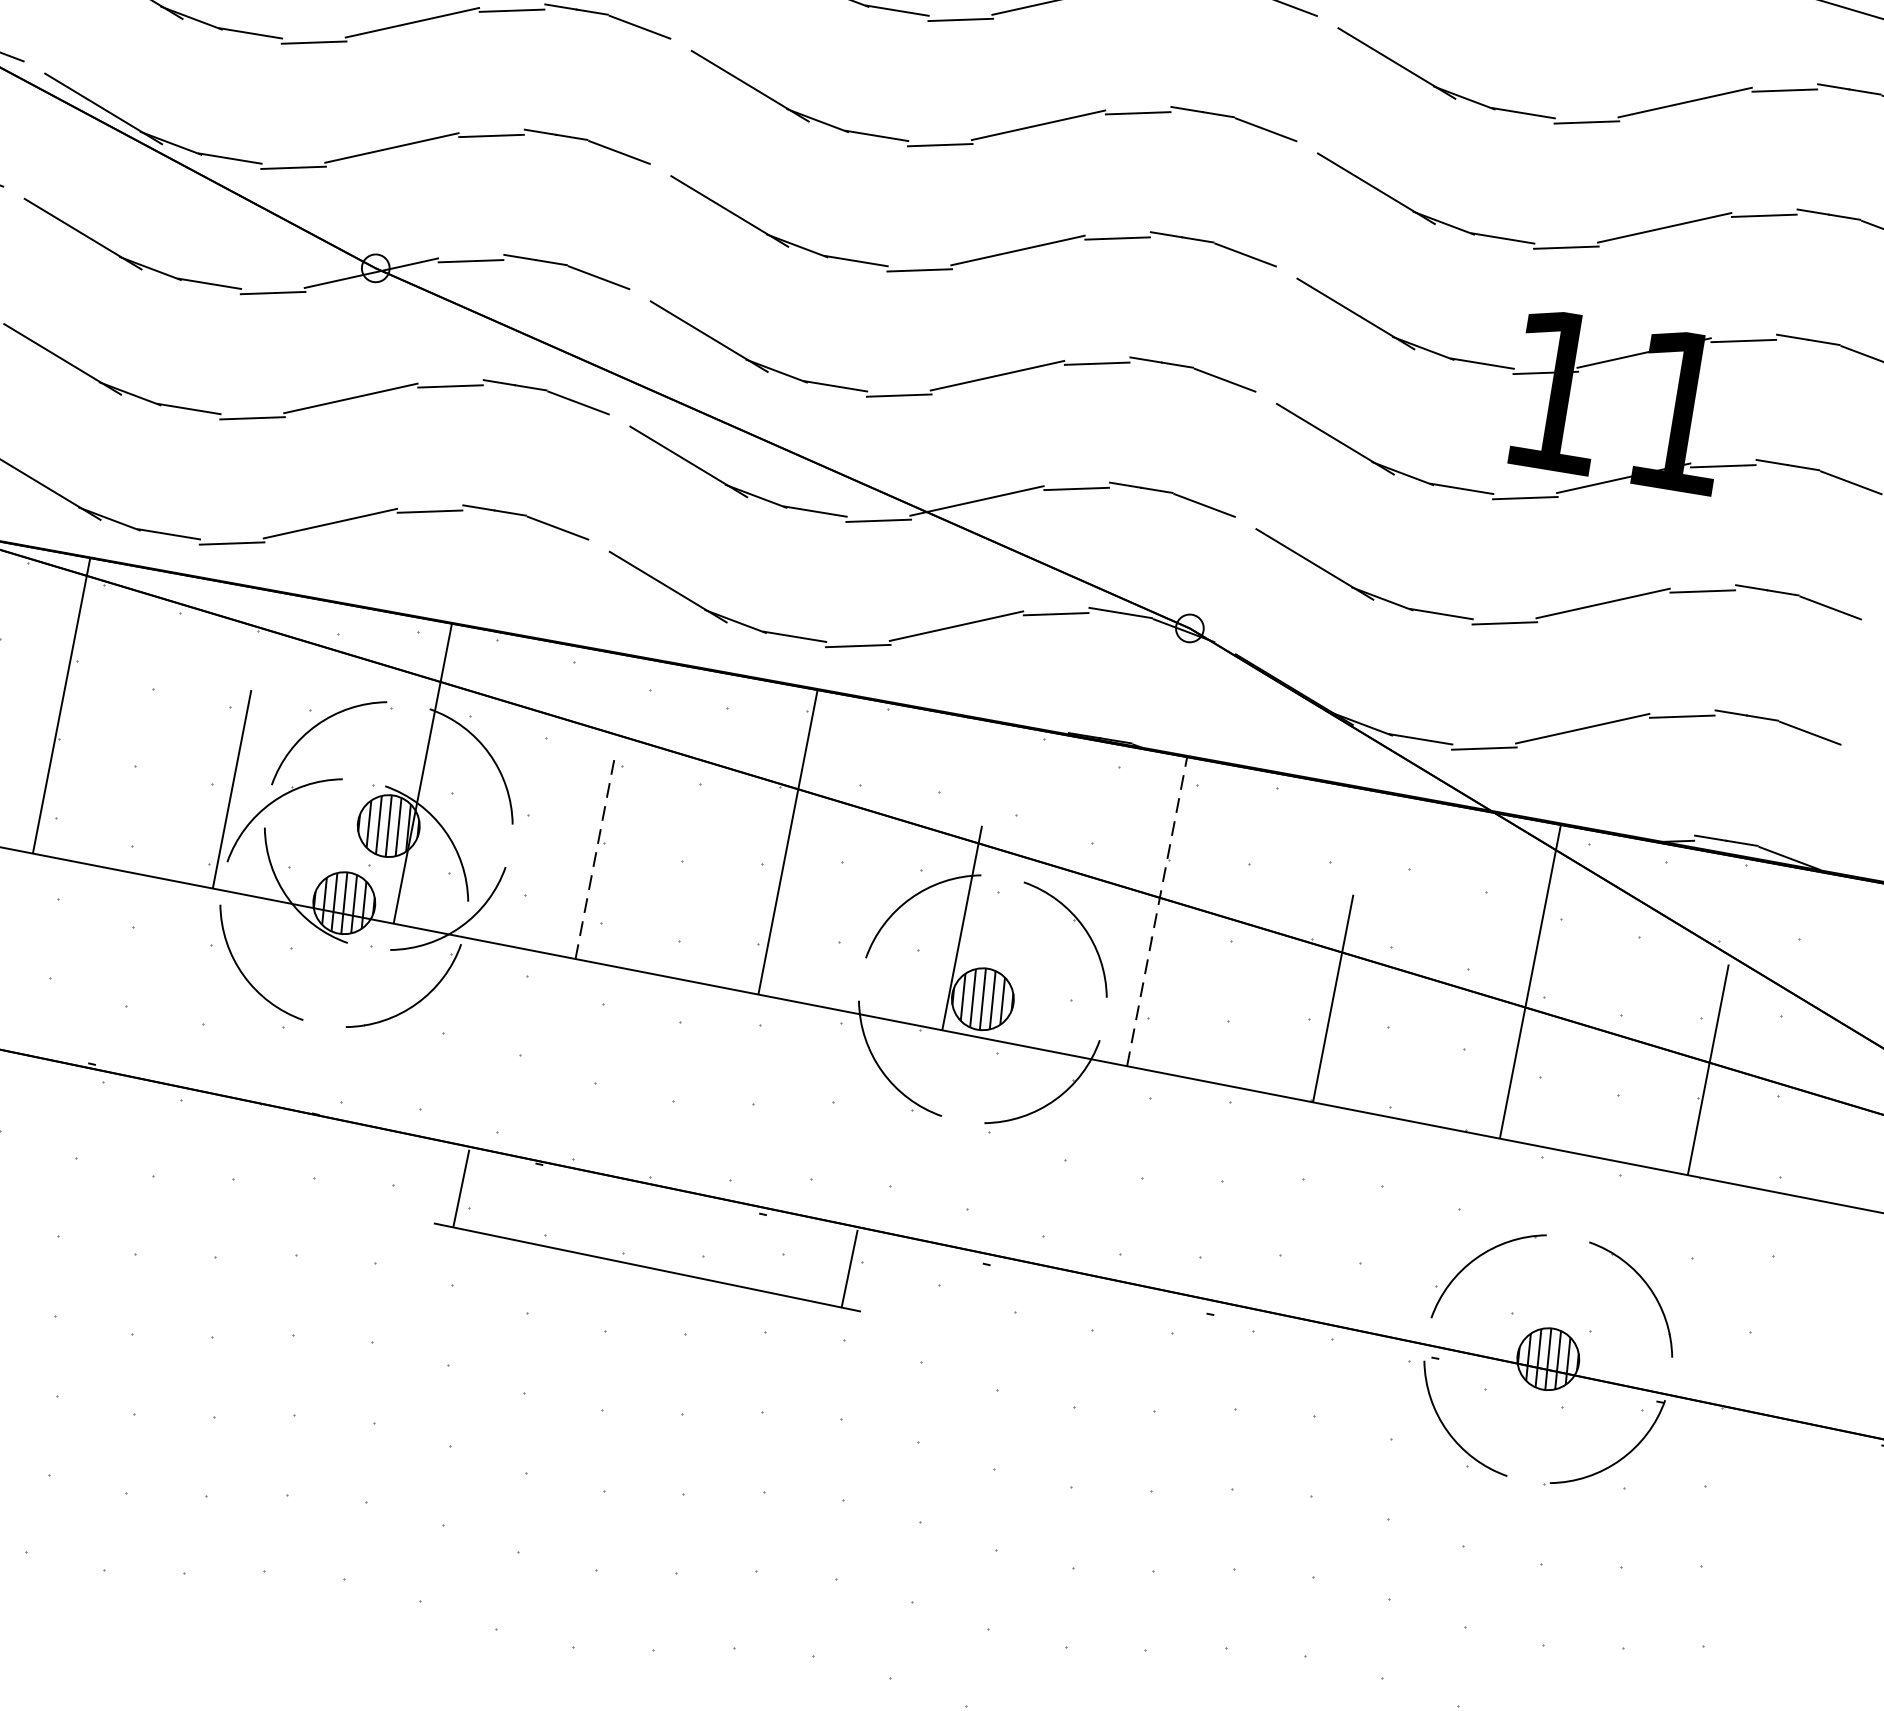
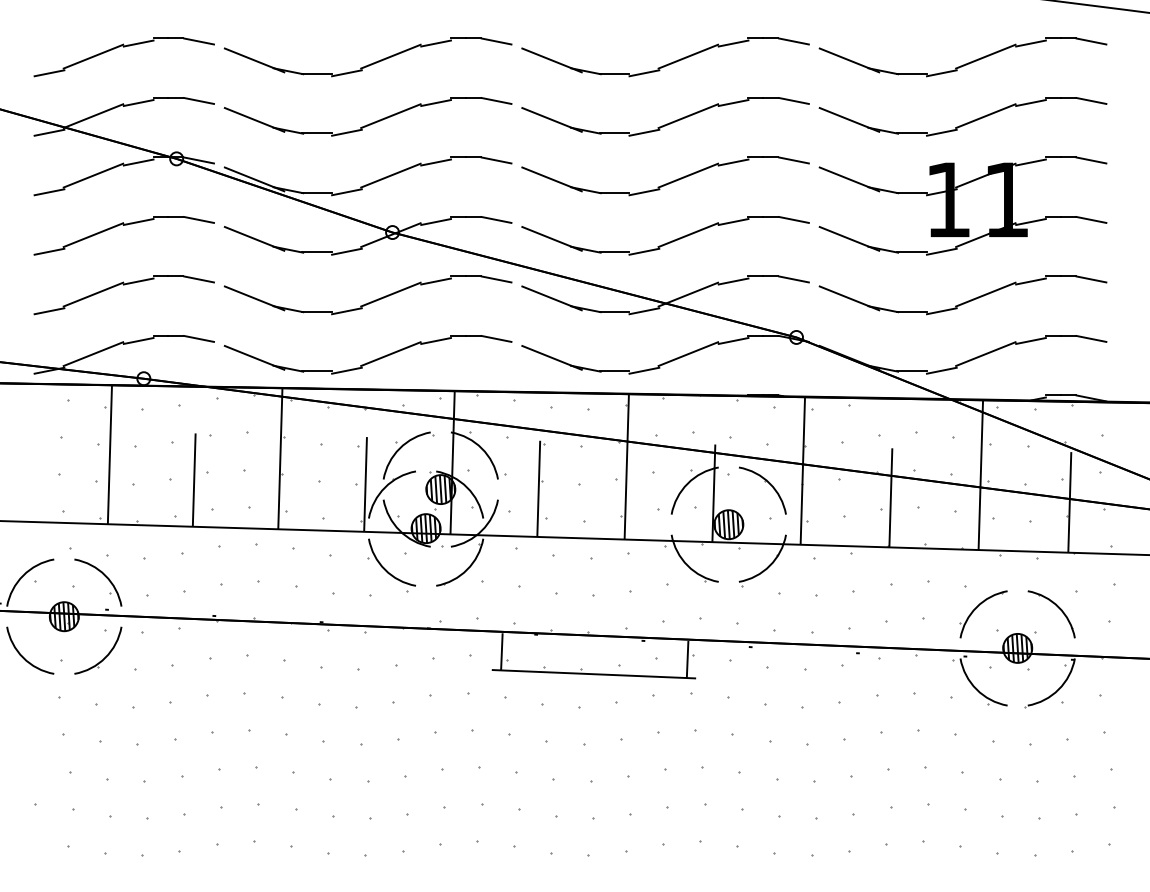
line: (594, 857) -> (538, 488), dashed -> solid
line: (1156, 910) -> (802, 470), dashed -> solid

